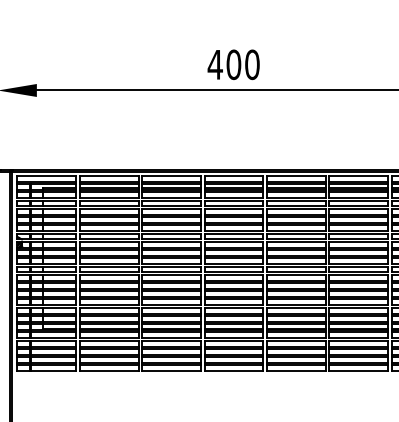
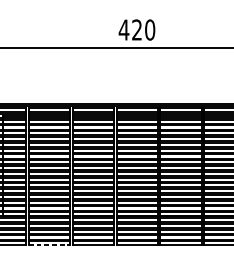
text: (233, 64) -> (136, 29), 400 -> 420
line: (109, 371) -> (49, 245), solid -> dashed

